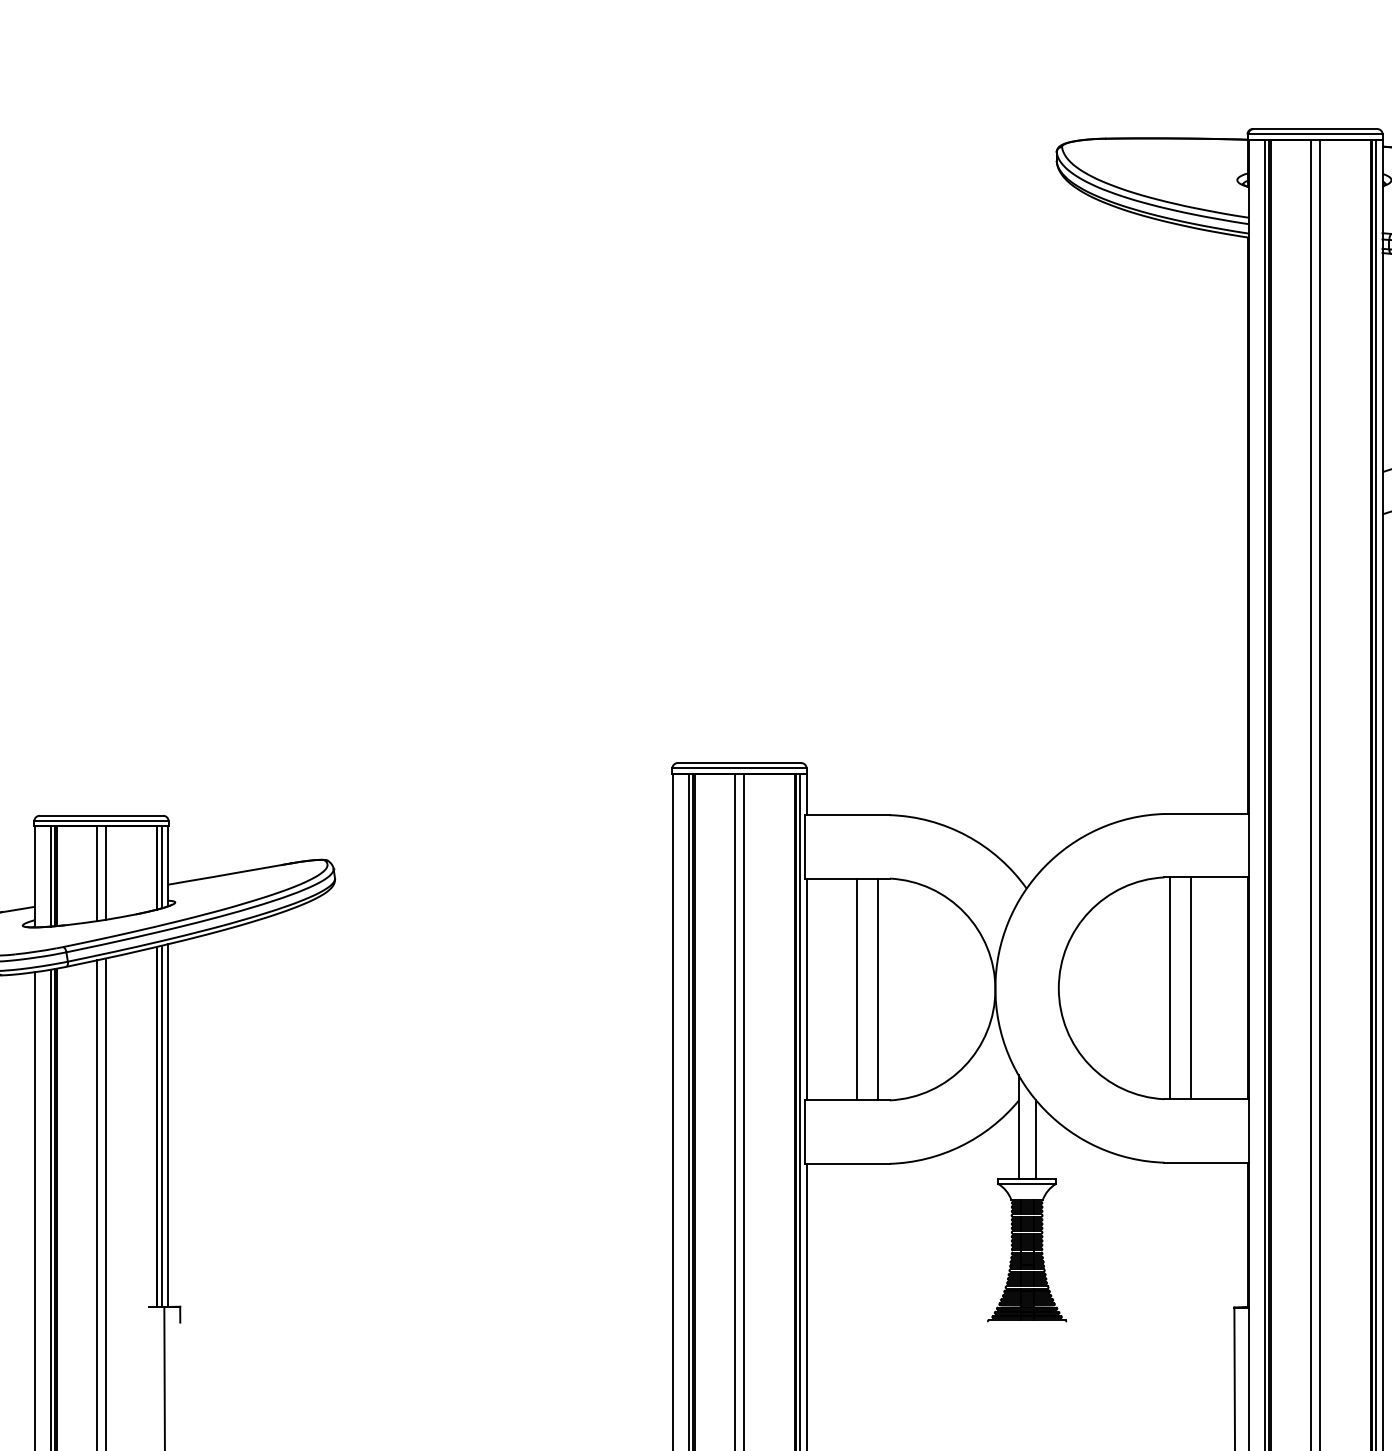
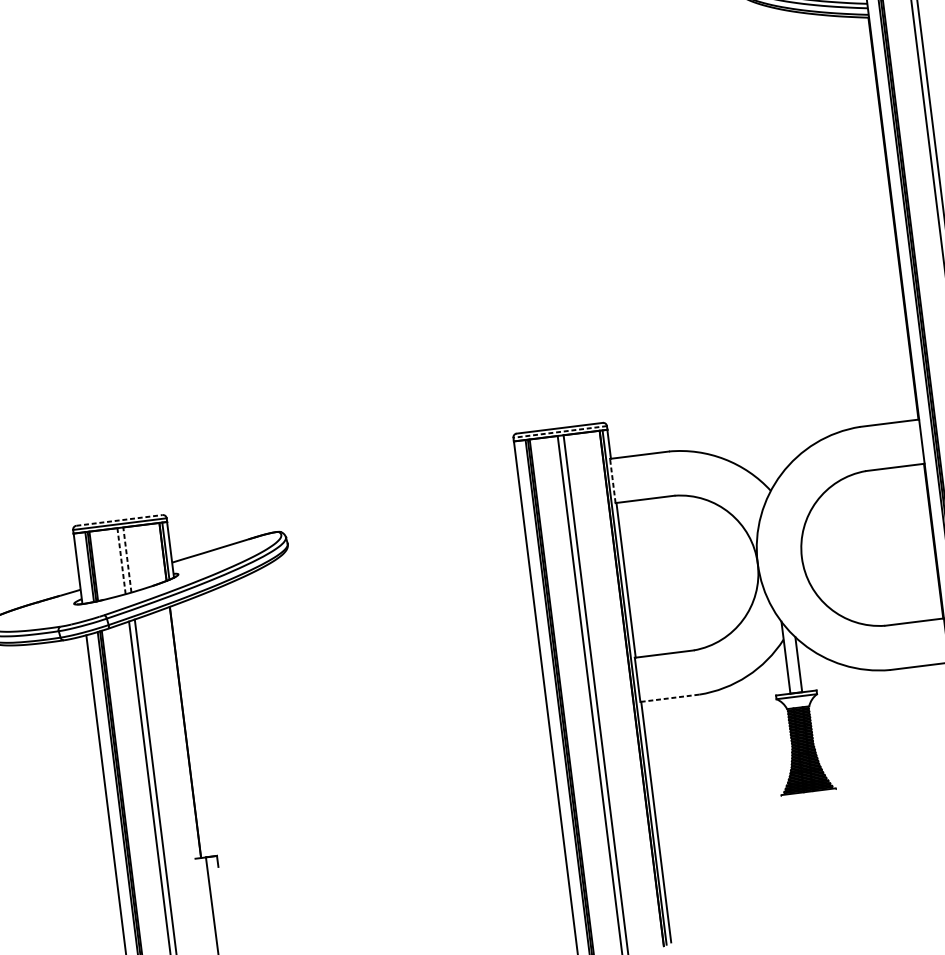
line: (739, 768) -> (560, 432), solid -> dashed
line: (101, 815) -> (119, 520), solid -> dashed
line: (805, 846) -> (612, 480), solid -> dashed
line: (97, 873) -> (121, 561), solid -> dashed
line: (105, 873) -> (127, 560), solid -> dashed
line: (1169, 988) -> (879, 548), removed
line: (1190, 988) -> (893, 546), removed
line: (856, 989) -> (660, 575), removed
line: (877, 989) -> (675, 574), removed
line: (161, 1125) -> (188, 731), removed
line: (168, 1125) -> (193, 730), removed
line: (847, 1163) -> (669, 698), solid -> dashed

